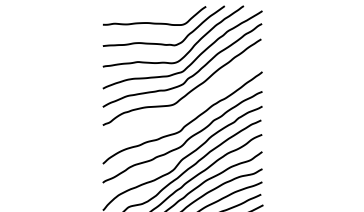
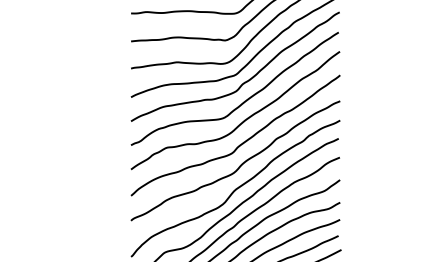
curve: (189, 105) -> (244, 119), added

